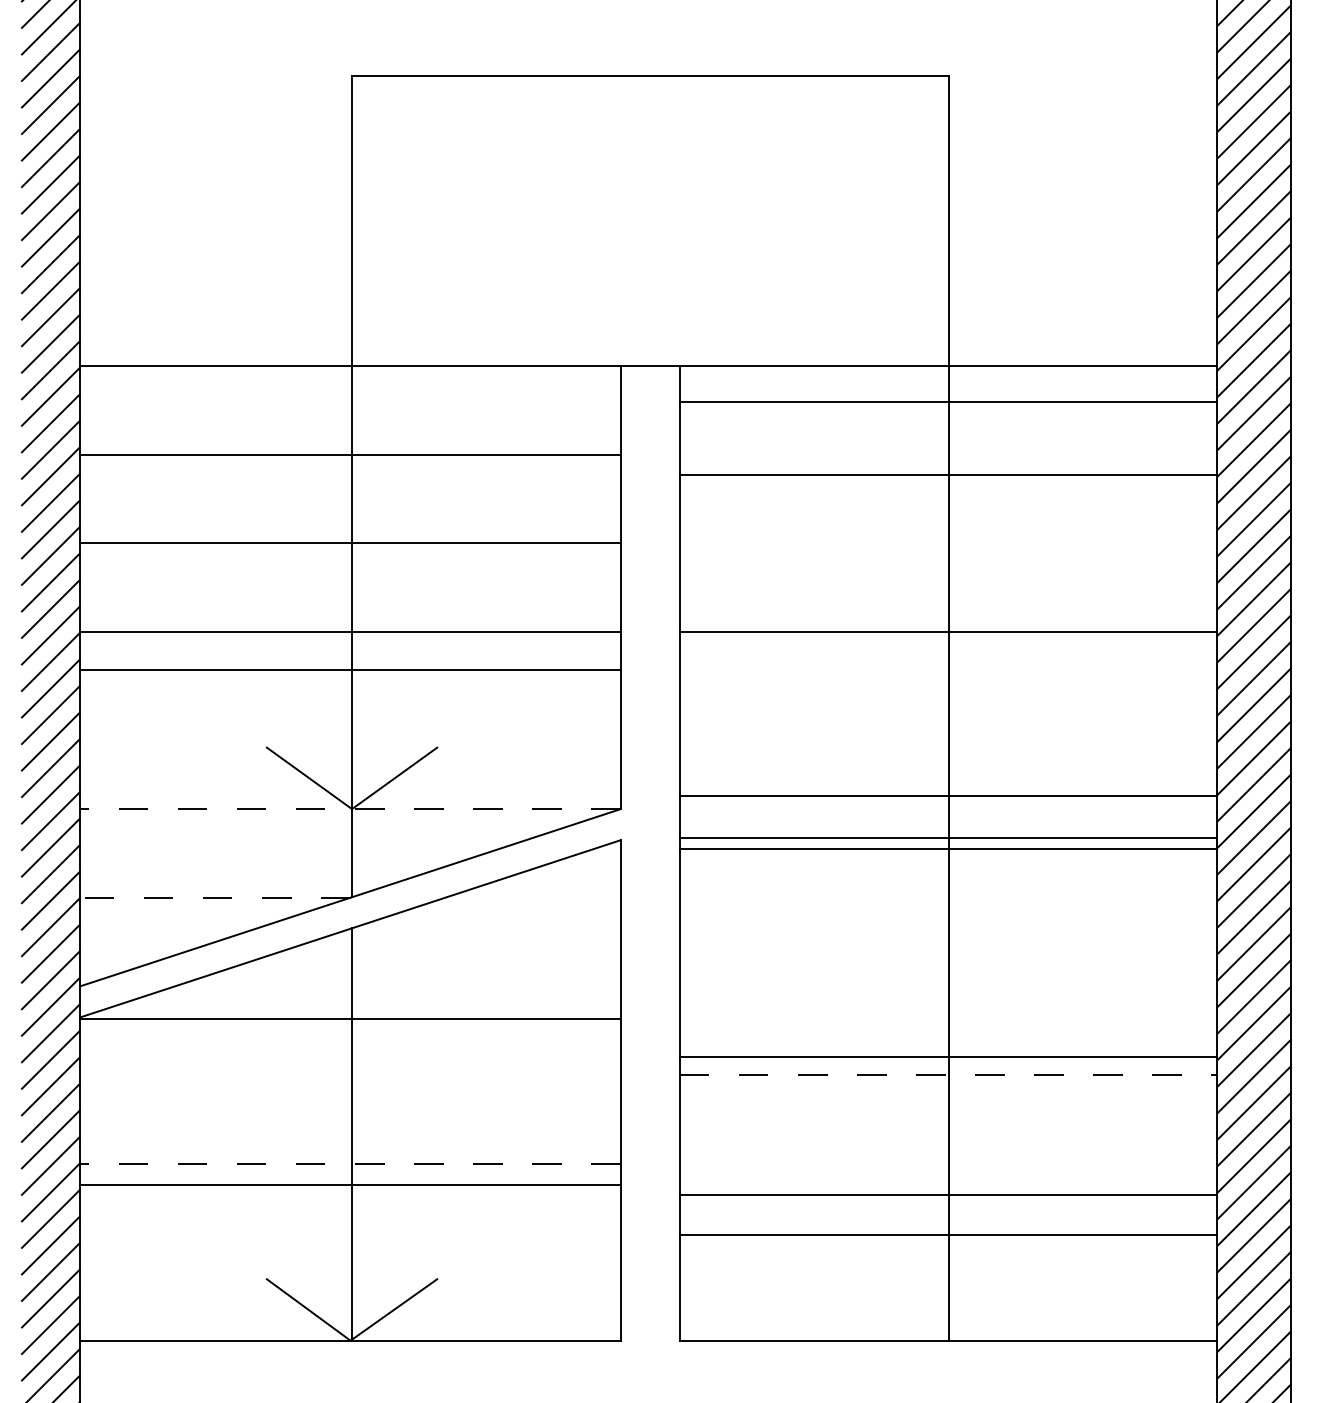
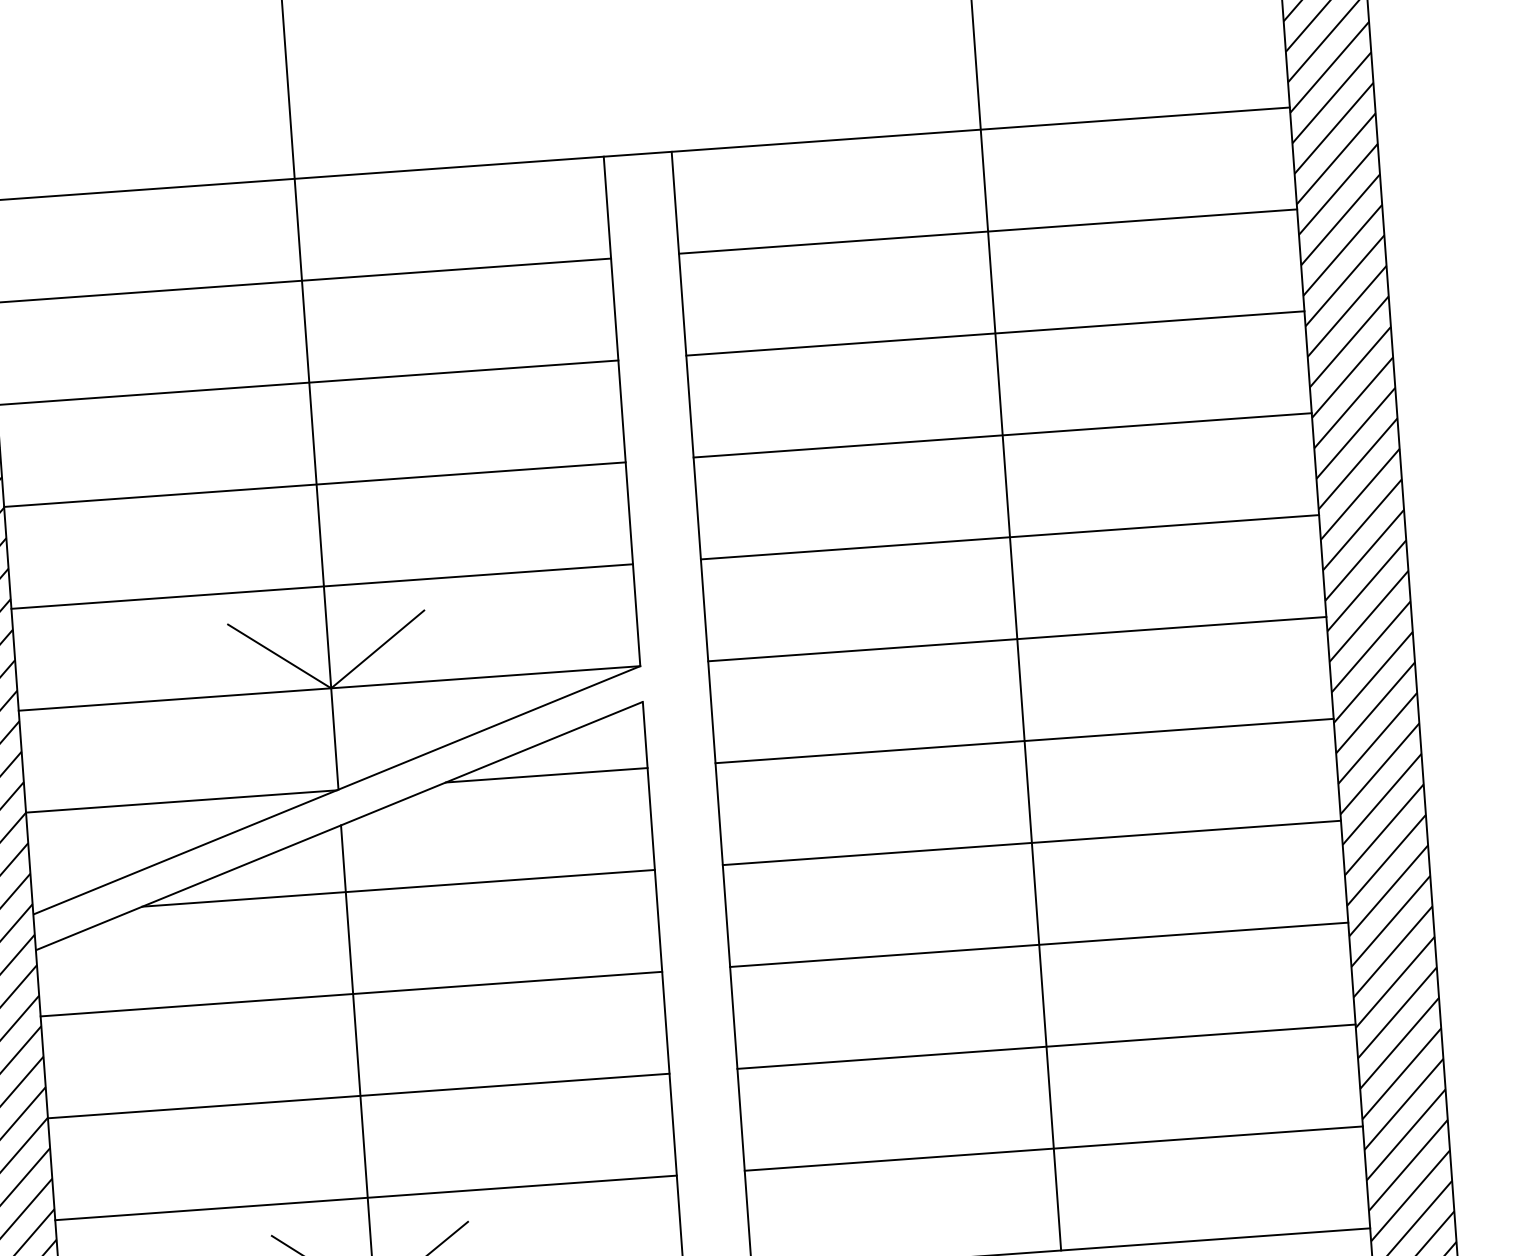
line: (948, 401) -> (987, 231), moved
line: (948, 475) -> (995, 333), moved
line: (350, 669) -> (322, 586), moved
line: (948, 795) -> (1009, 537), moved
line: (350, 809) -> (329, 688), dashed -> solid
line: (948, 837) -> (1024, 740), moved
line: (948, 849) -> (1017, 639), moved
line: (214, 897) -> (180, 801), dashed -> solid
line: (532, 897) -> (546, 775), added
line: (397, 986) -> (398, 888), added
line: (350, 1018) -> (351, 993), moved
line: (948, 1057) -> (1031, 843), moved
line: (948, 1074) -> (1039, 944), dashed -> solid
line: (350, 1163) -> (358, 1096), dashed -> solid
line: (350, 1185) -> (365, 1198), moved
line: (948, 1195) -> (1053, 1149), moved
line: (948, 1234) -> (1046, 1046), moved

